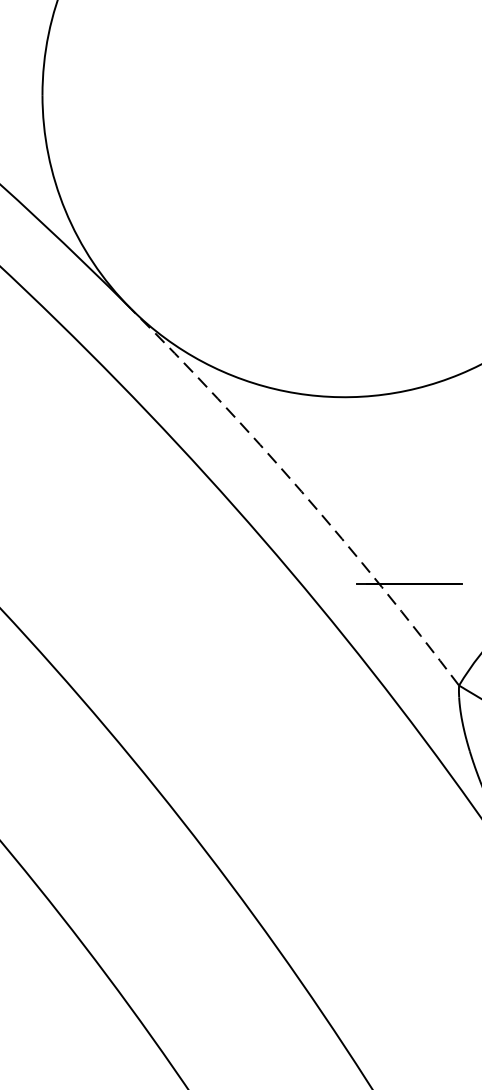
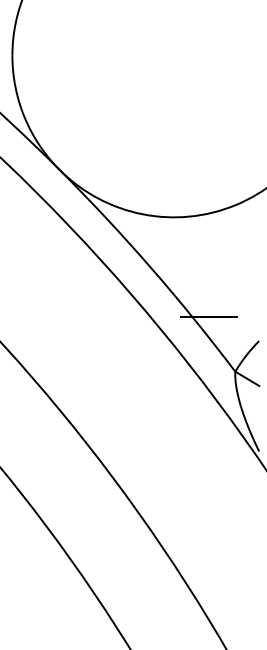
arc: (300, 490) -> (150, 267), dashed -> solid

